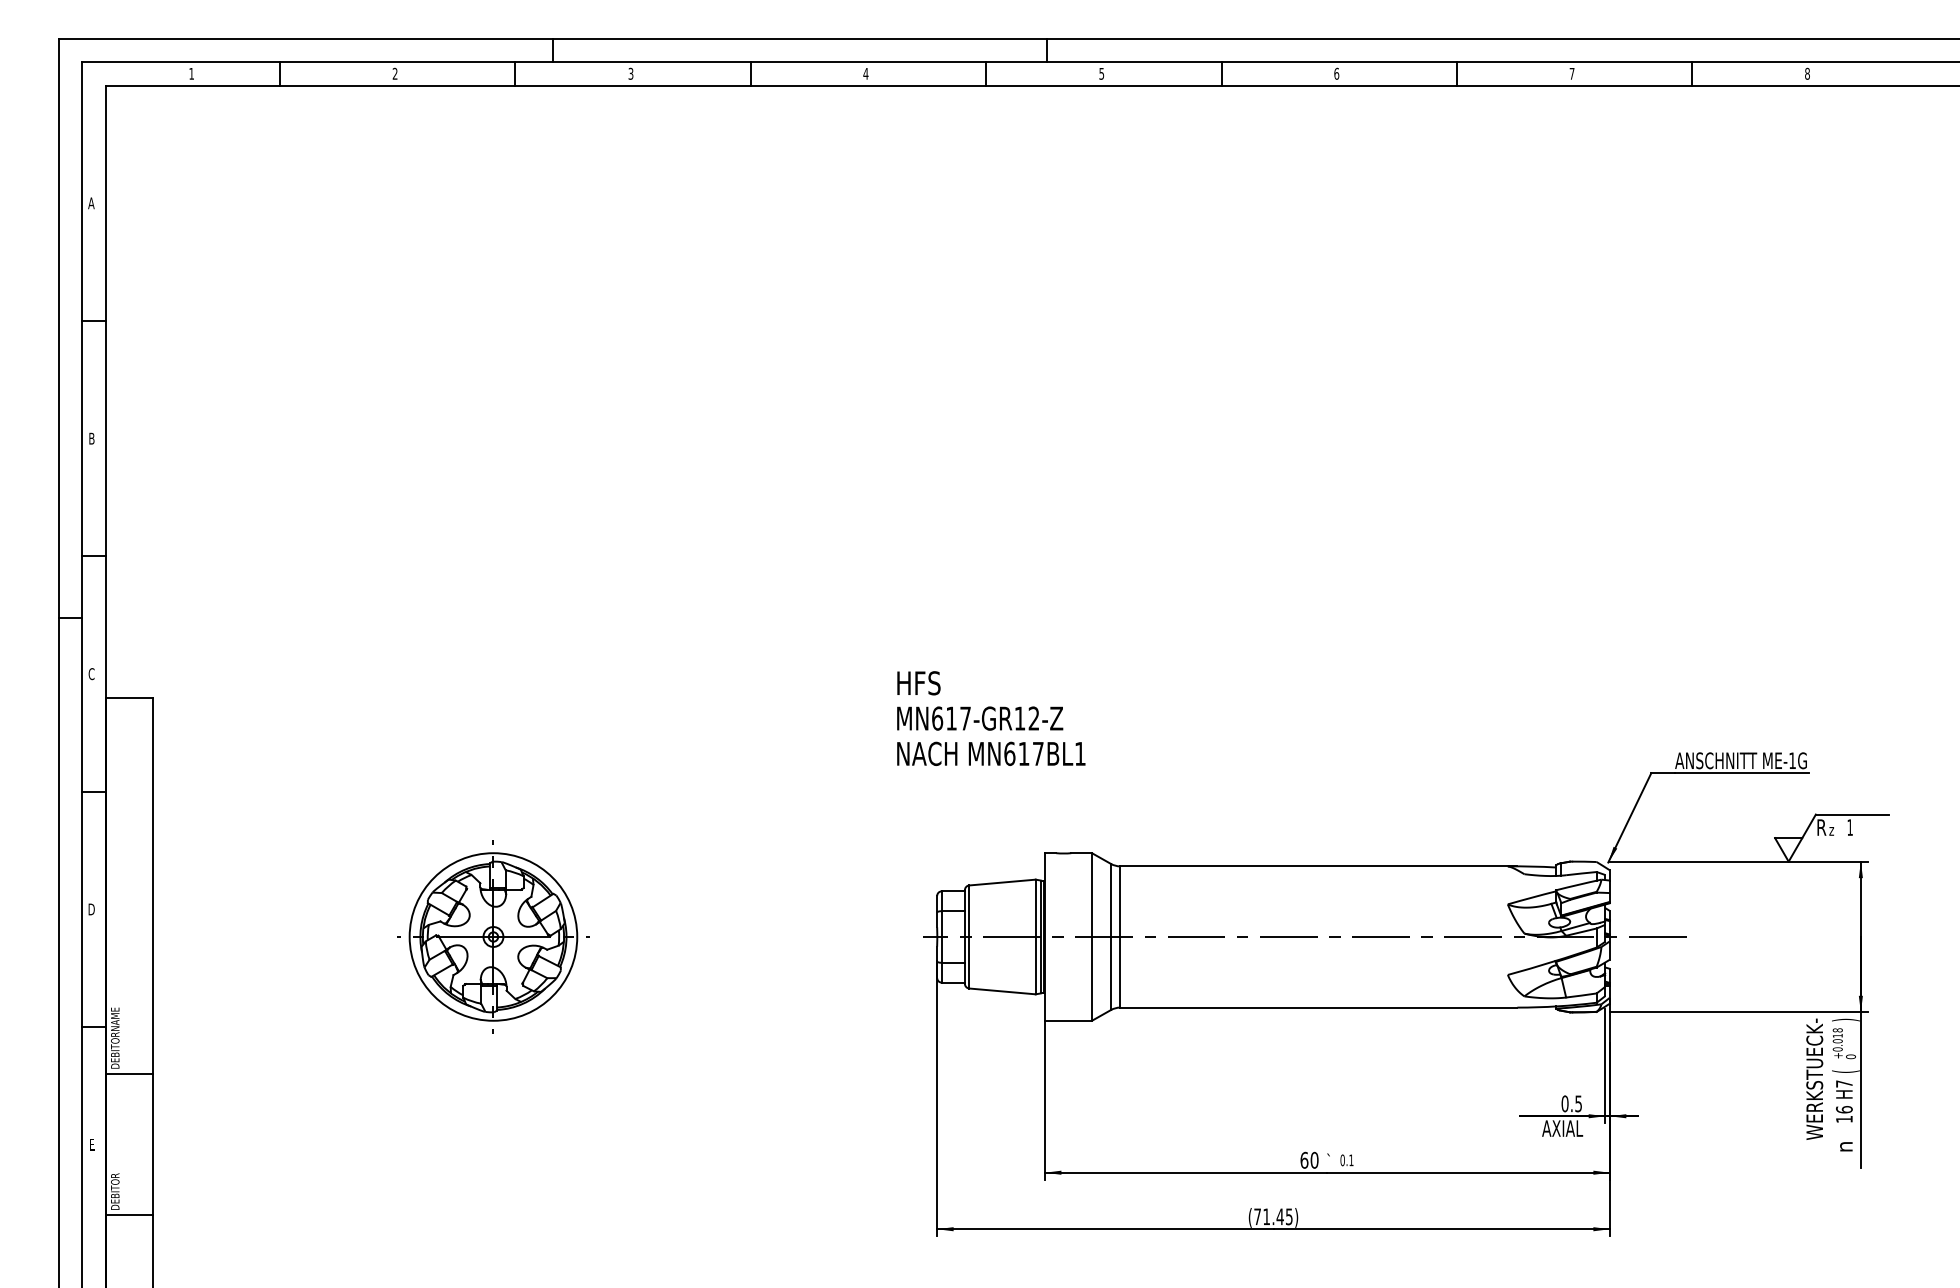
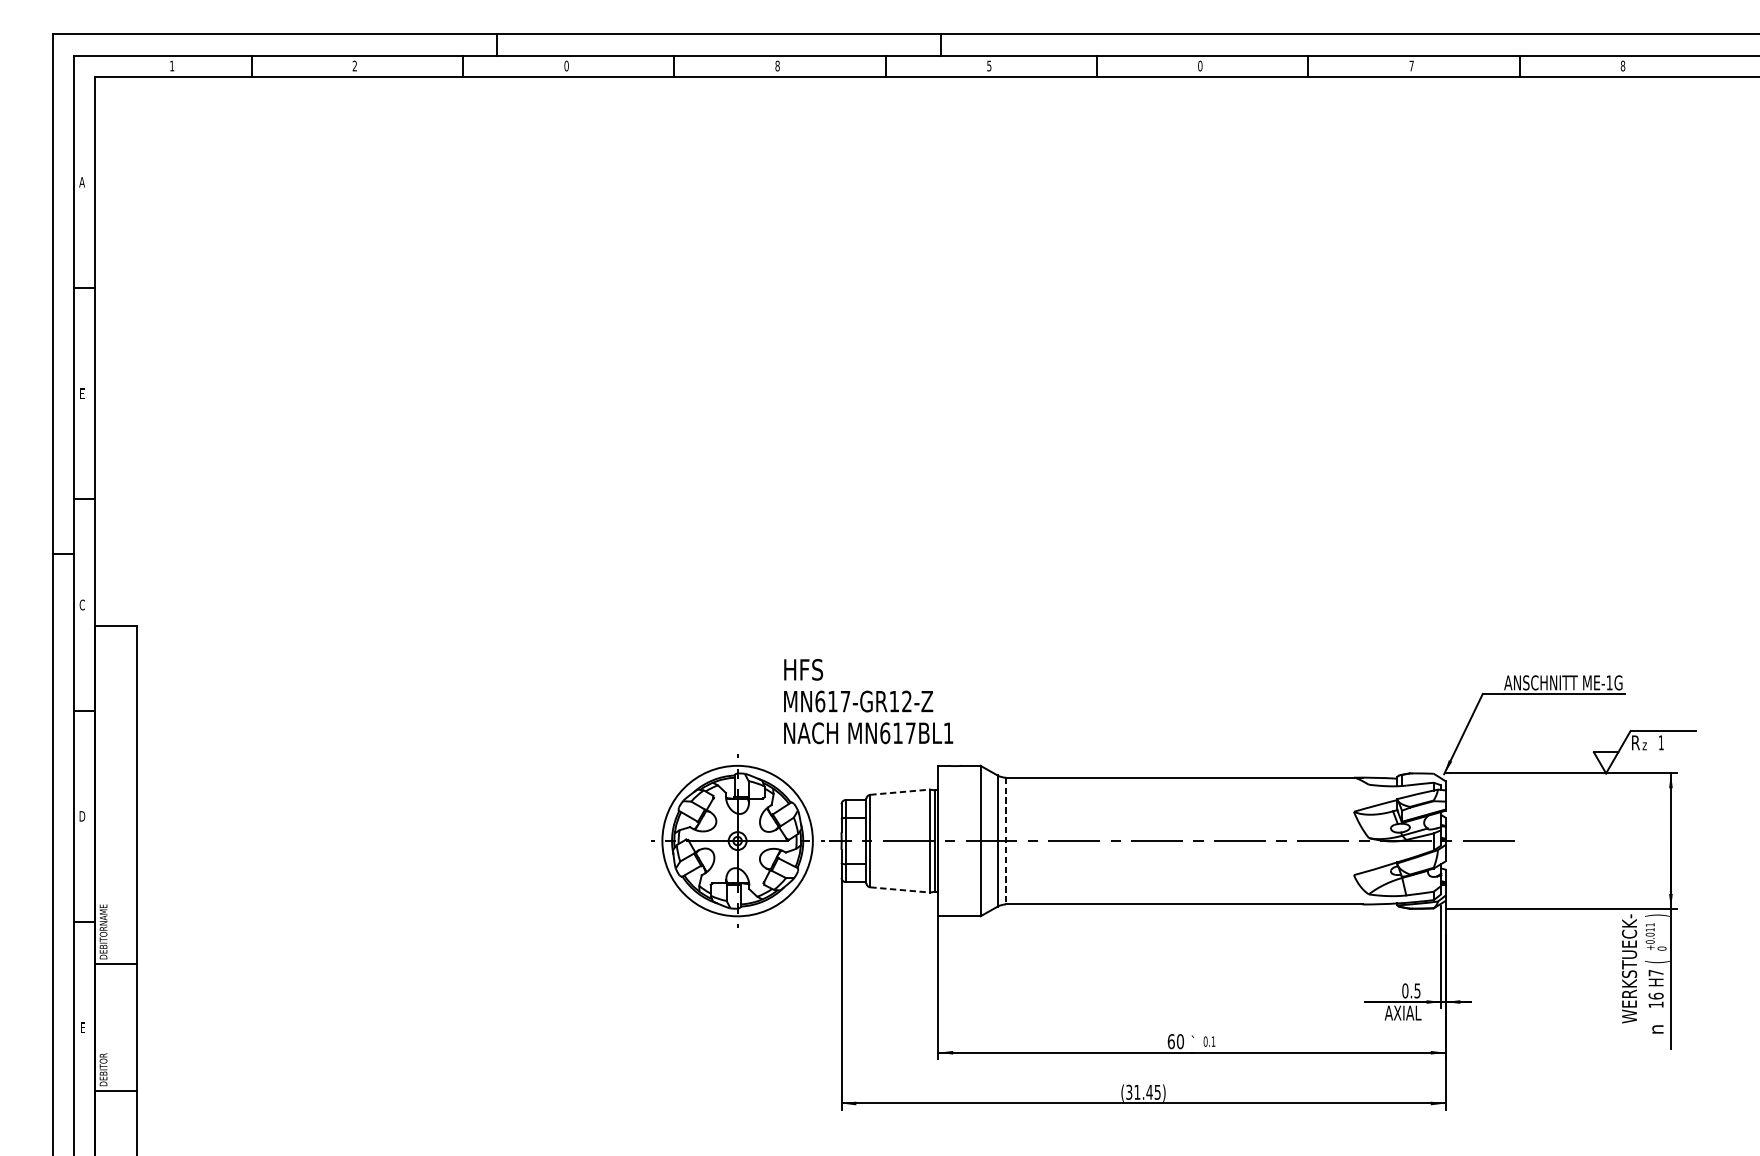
text: (630, 73) -> (566, 65), 3 -> 0
text: (865, 73) -> (777, 65), 4 -> 8
text: (1336, 73) -> (1200, 65), 6 -> 0
text: (91, 438) -> (82, 393), B -> E
text: (991, 718) -> (868, 701), moved
line: (1002, 882) -> (900, 792), solid -> dashed
part: (493, 936) -> (737, 840), moved
line: (1120, 936) -> (1006, 840), solid -> dashed
line: (1002, 991) -> (900, 890), solid -> dashed
text: (1837, 1030) -> (1649, 925), +0.018 -> +0.011
text: (1257, 1216) -> (1129, 1092), (71.45) -> (31.45)

